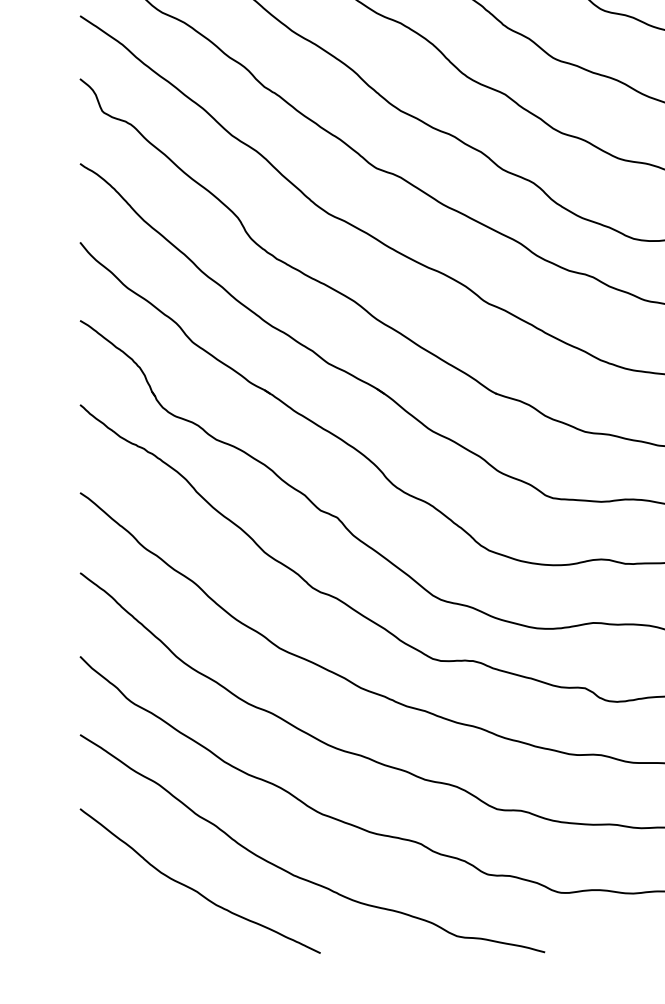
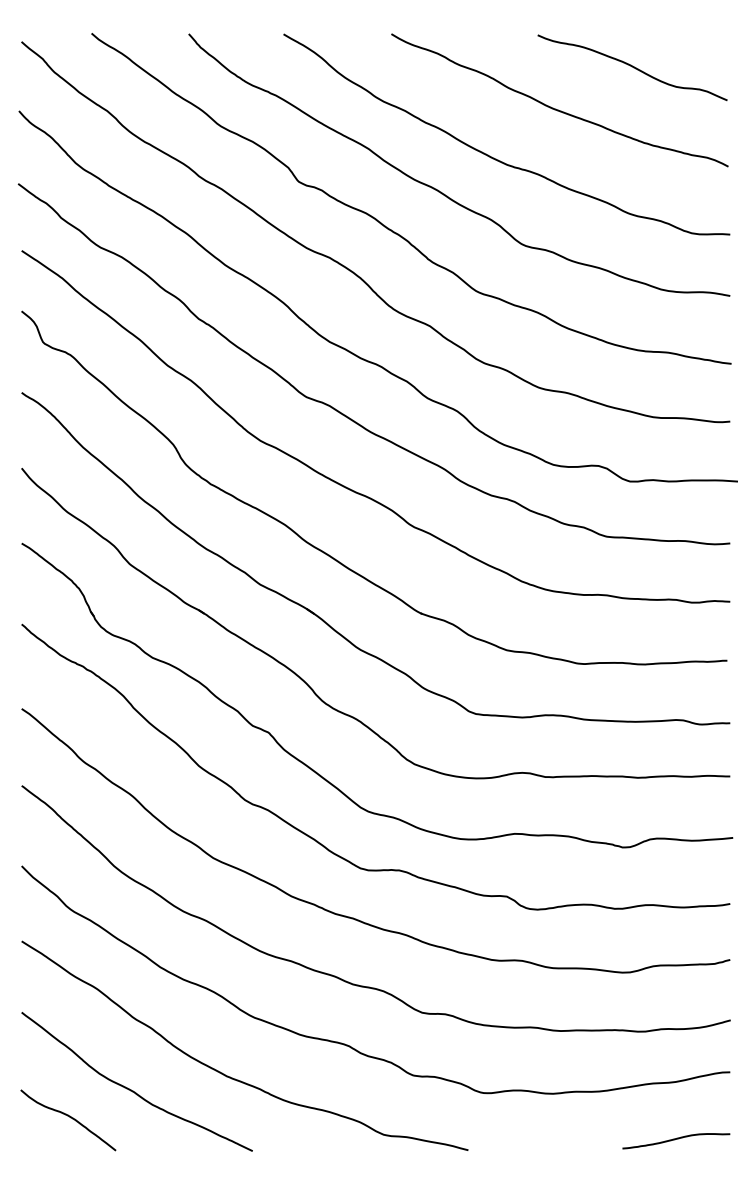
curve: (130, 919) -> (70, 1118), added

